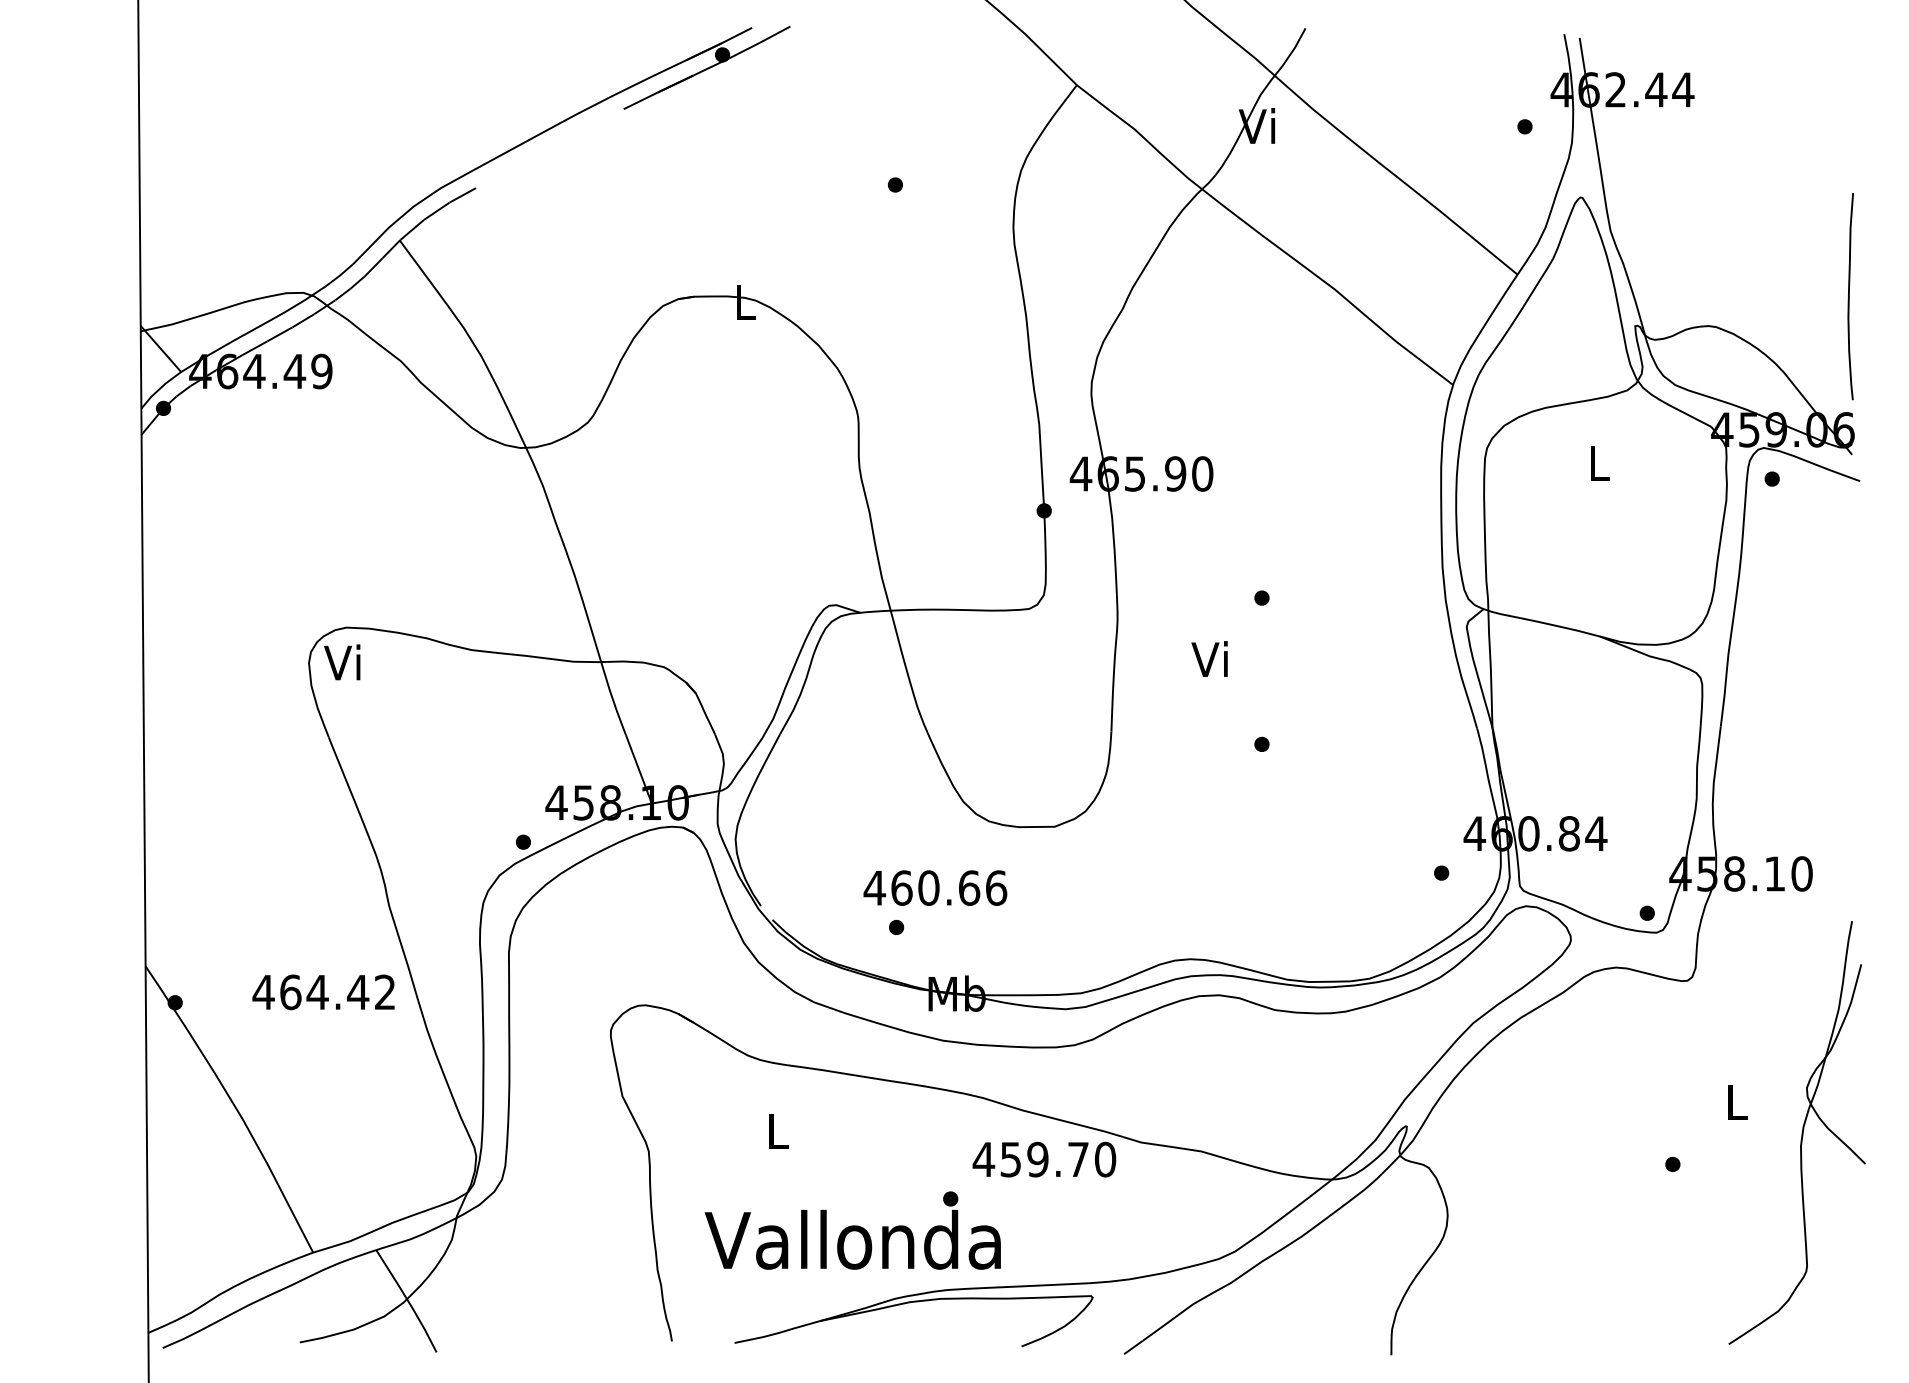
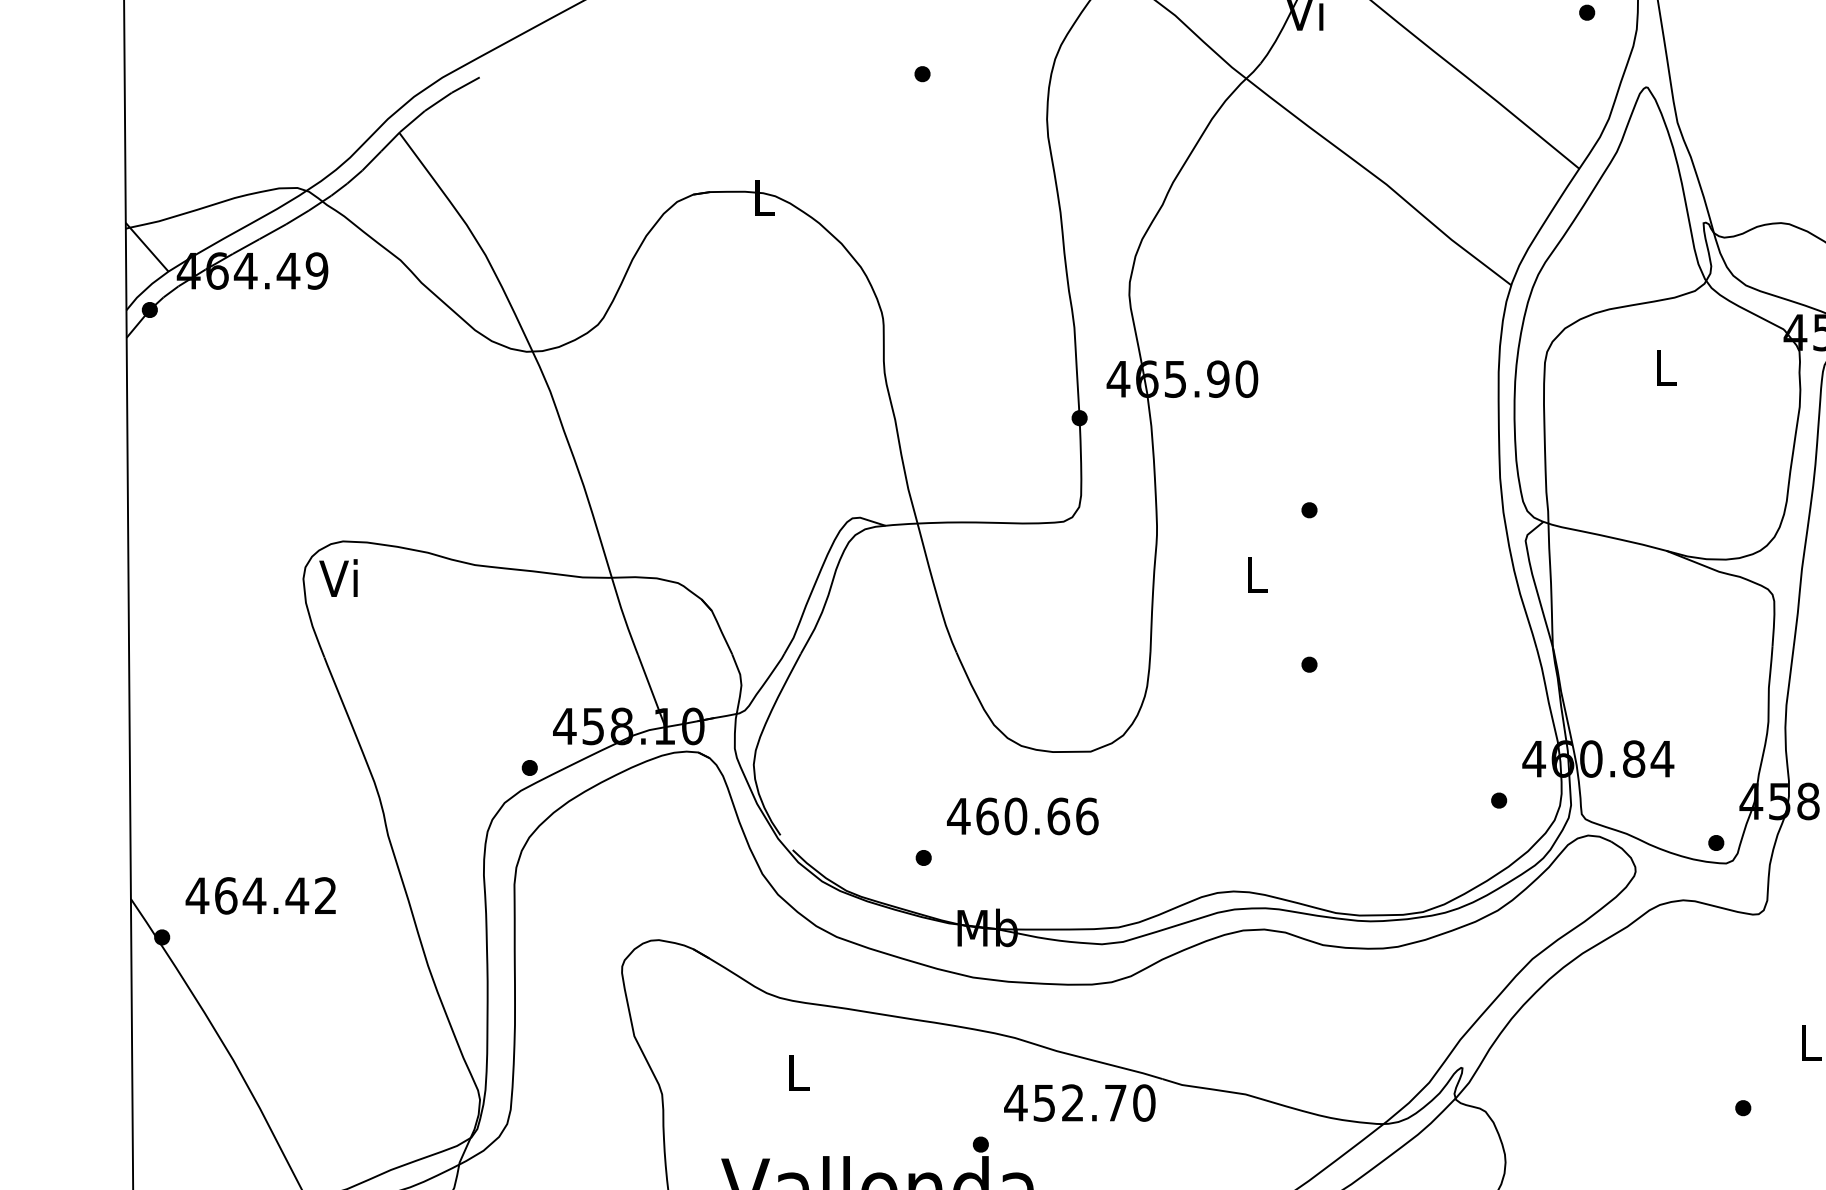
text: (1209, 658) -> (1254, 574), Vi -> L
text: (935, 887) -> (1022, 815), moved
text: (323, 992) -> (260, 896), moved
text: (1037, 1159) -> (1072, 1102), 459.70 -> 452.70

